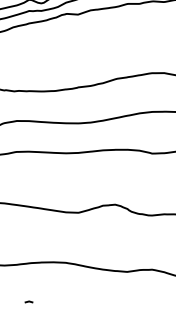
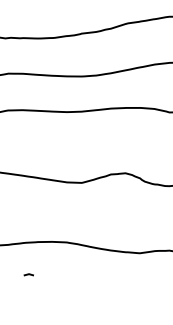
line: (28, 301) -> (28, 274), moved

